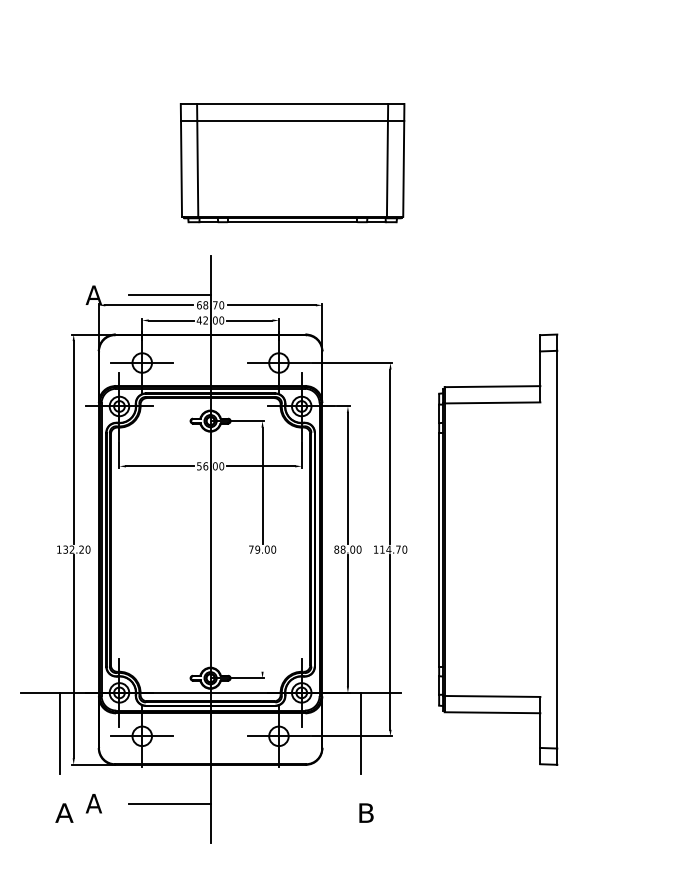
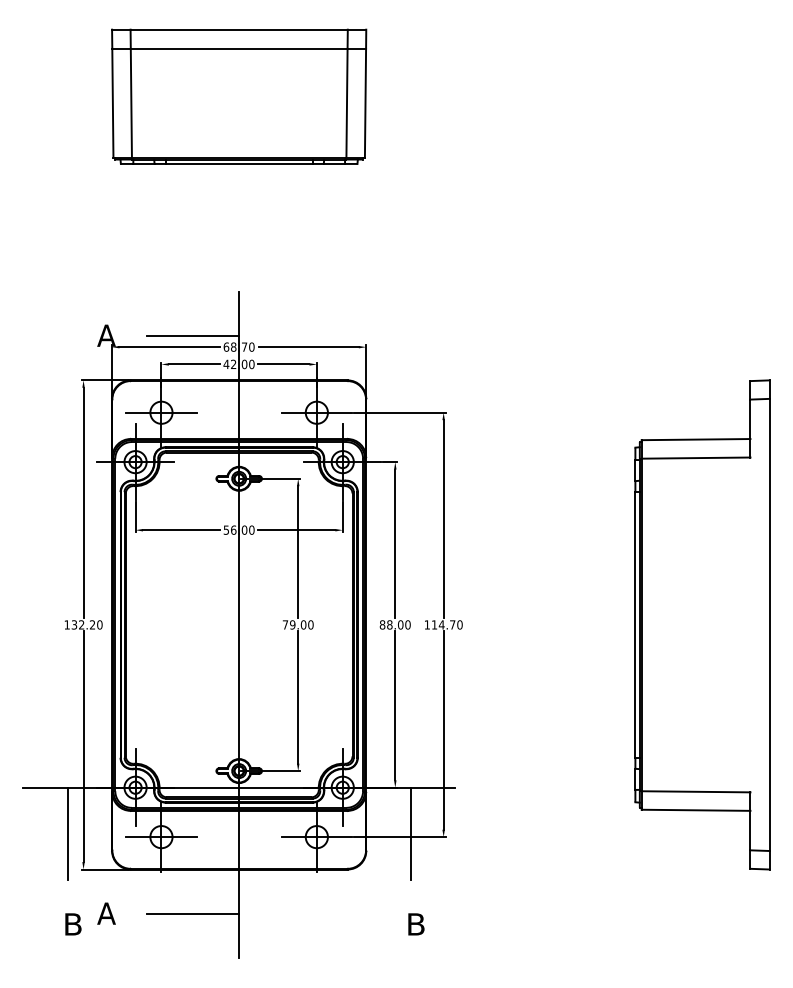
part: (292, 163) -> (239, 97), moved
part: (498, 549) -> (702, 624), moved
line: (262, 613) -> (298, 697), added
text: (64, 812) -> (73, 923), A -> B

